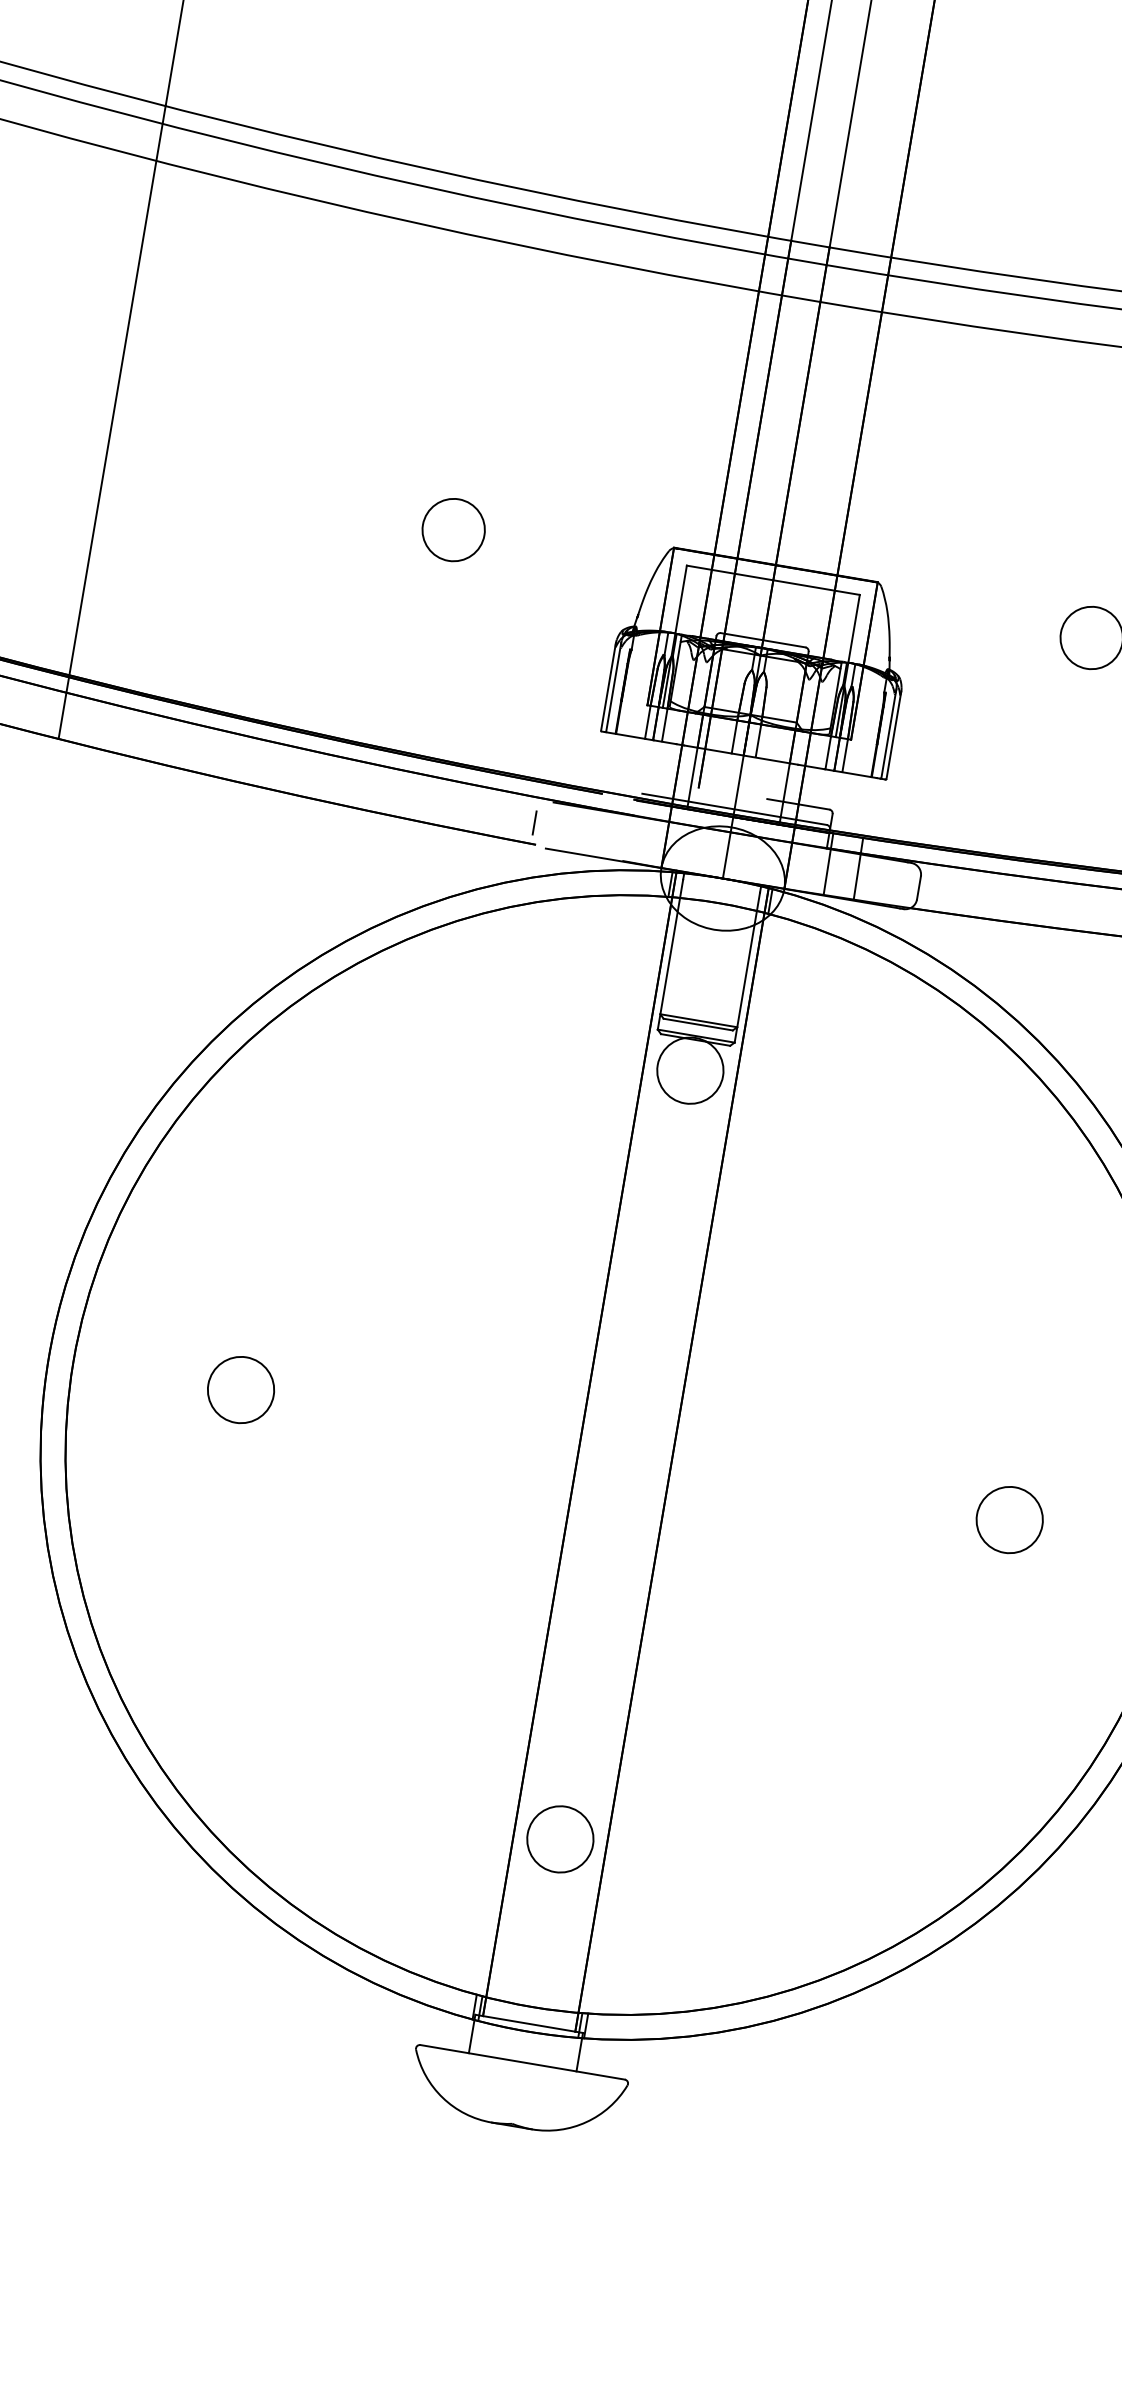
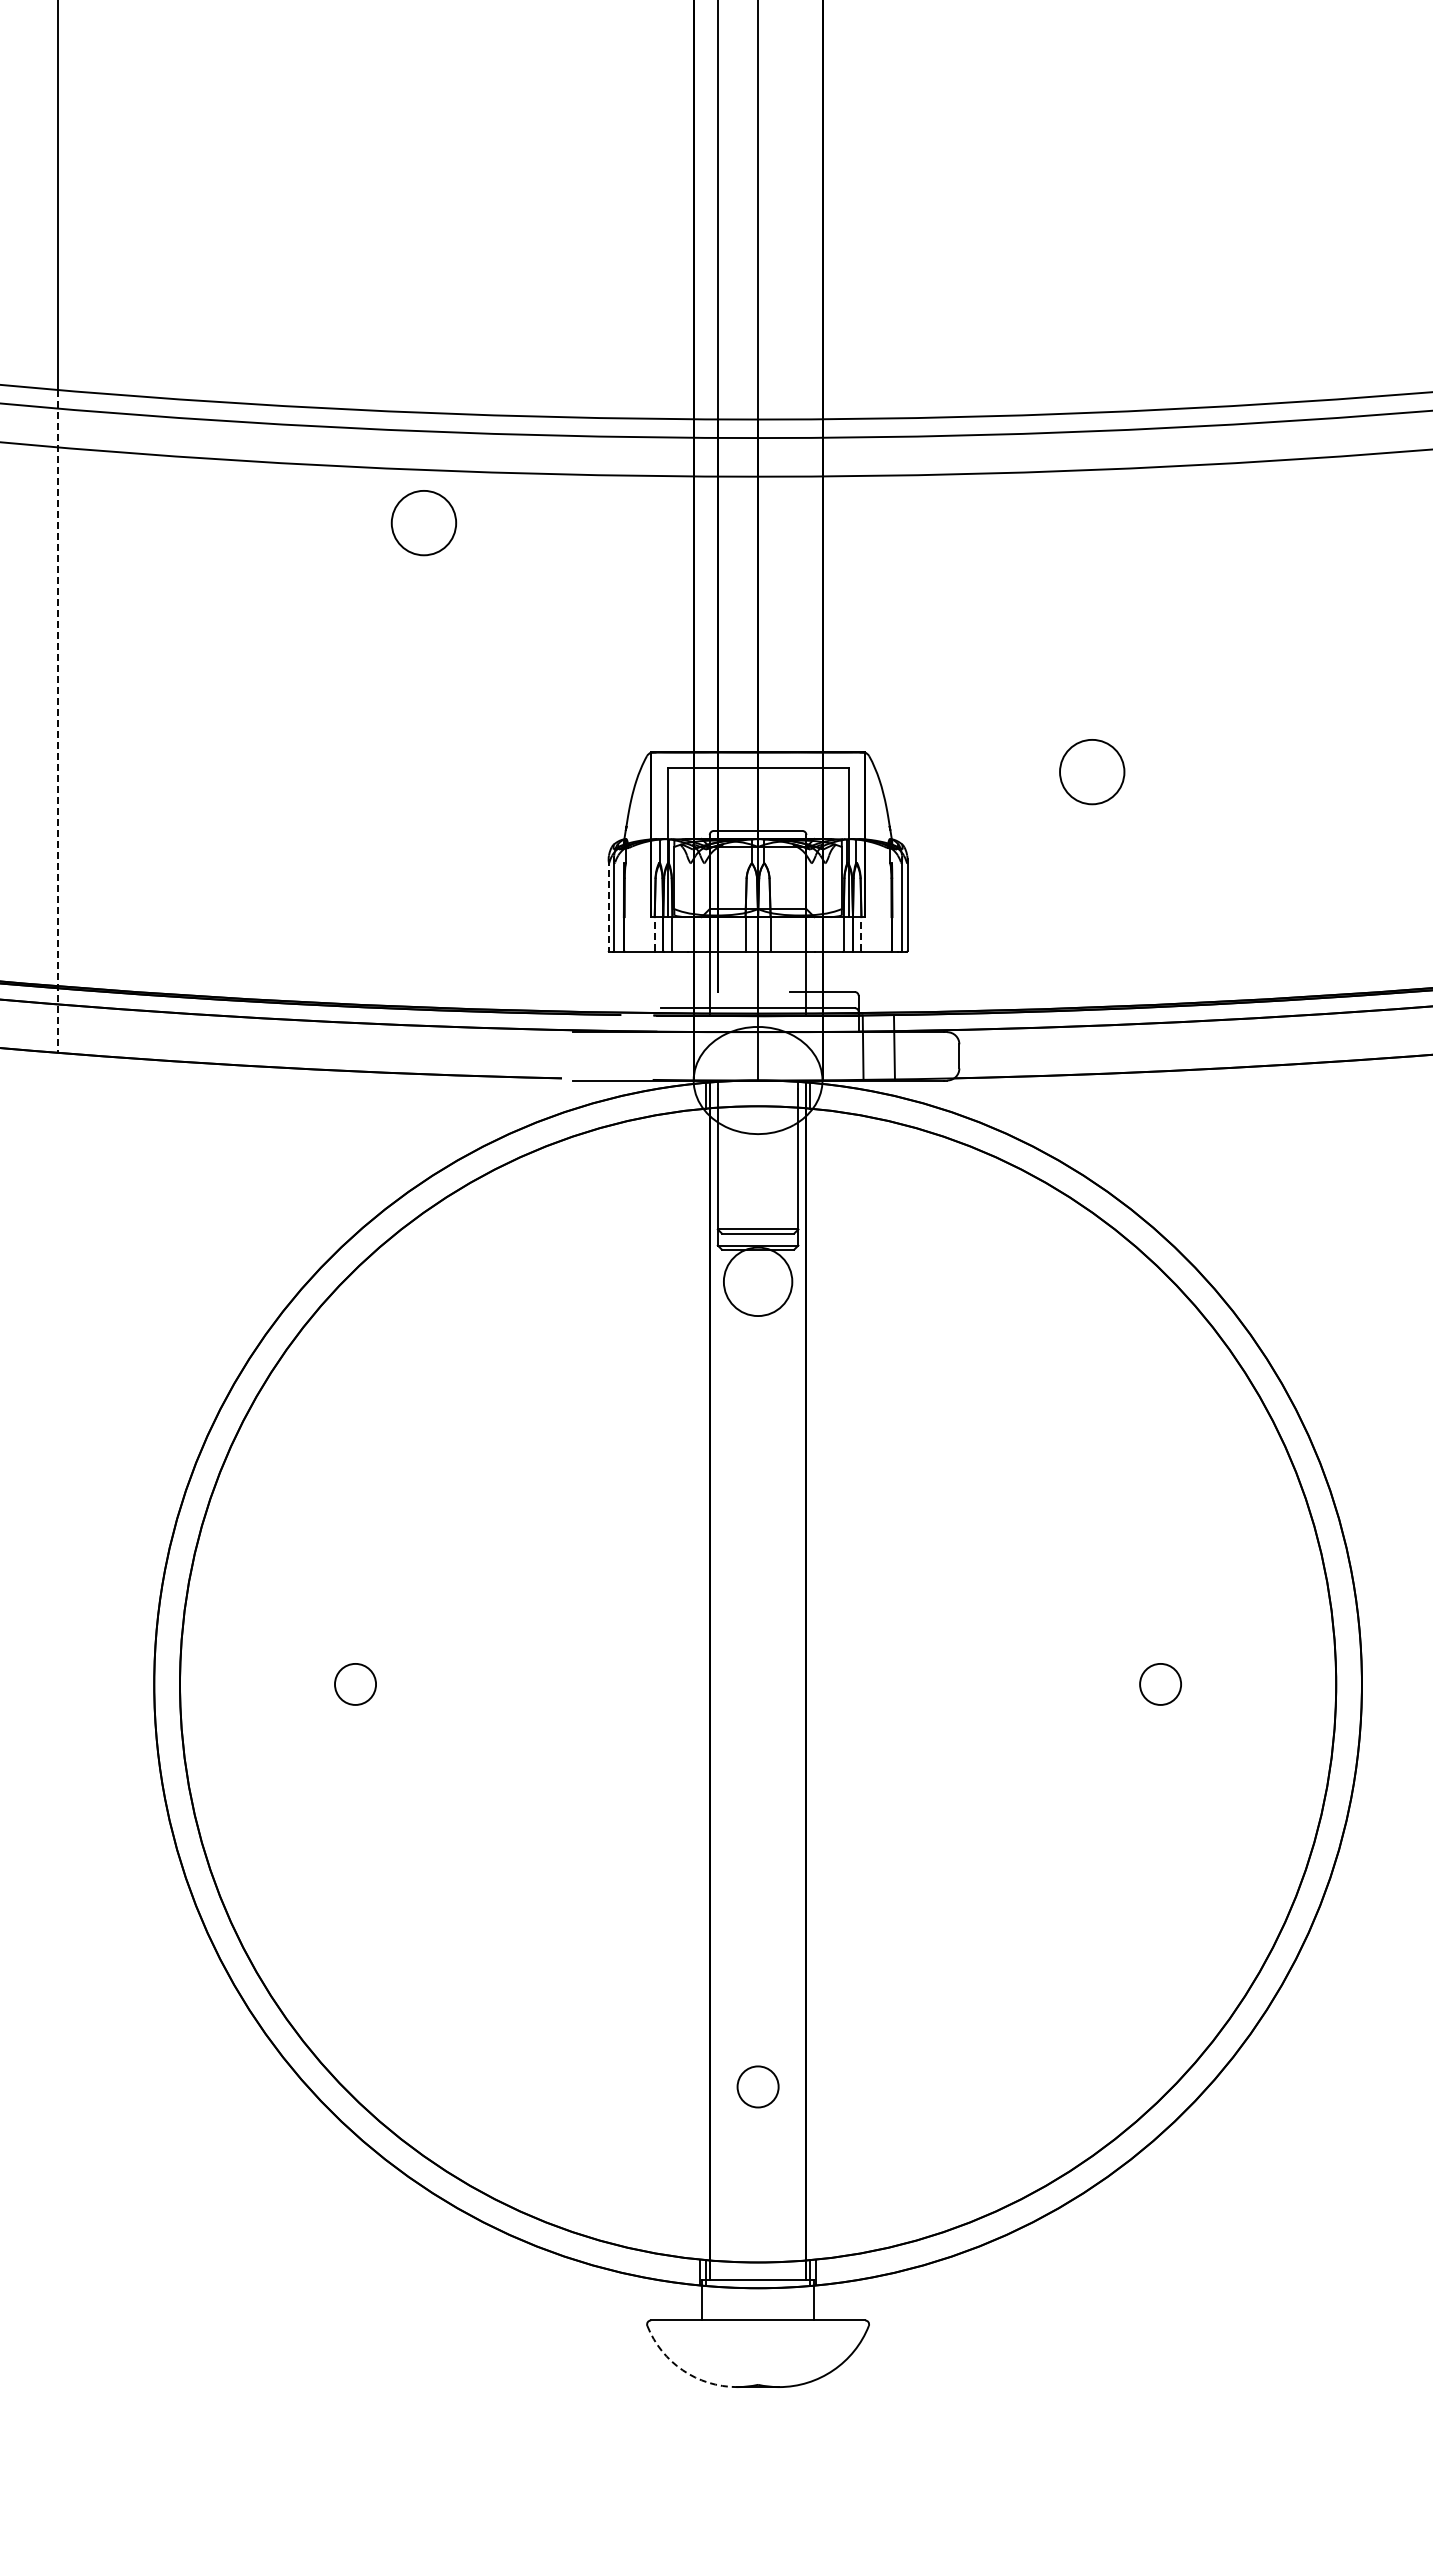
line: (111, 422) -> (57, 721), solid -> dashed
circle: (453, 530) -> (423, 523), moved
line: (608, 687) -> (608, 905), solid -> dashed
line: (647, 722) -> (654, 934), solid -> dashed
line: (845, 755) -> (861, 934), solid -> dashed
line: (534, 823) -> (556, 1056), removed
circle: (240, 1390) -> (355, 1684), size x0.6
circle: (1009, 1520) -> (1160, 1684), size x0.6
circle: (559, 1838) -> (757, 2086), size x0.6
arc: (442, 2097) -> (682, 2370), solid -> dashed

